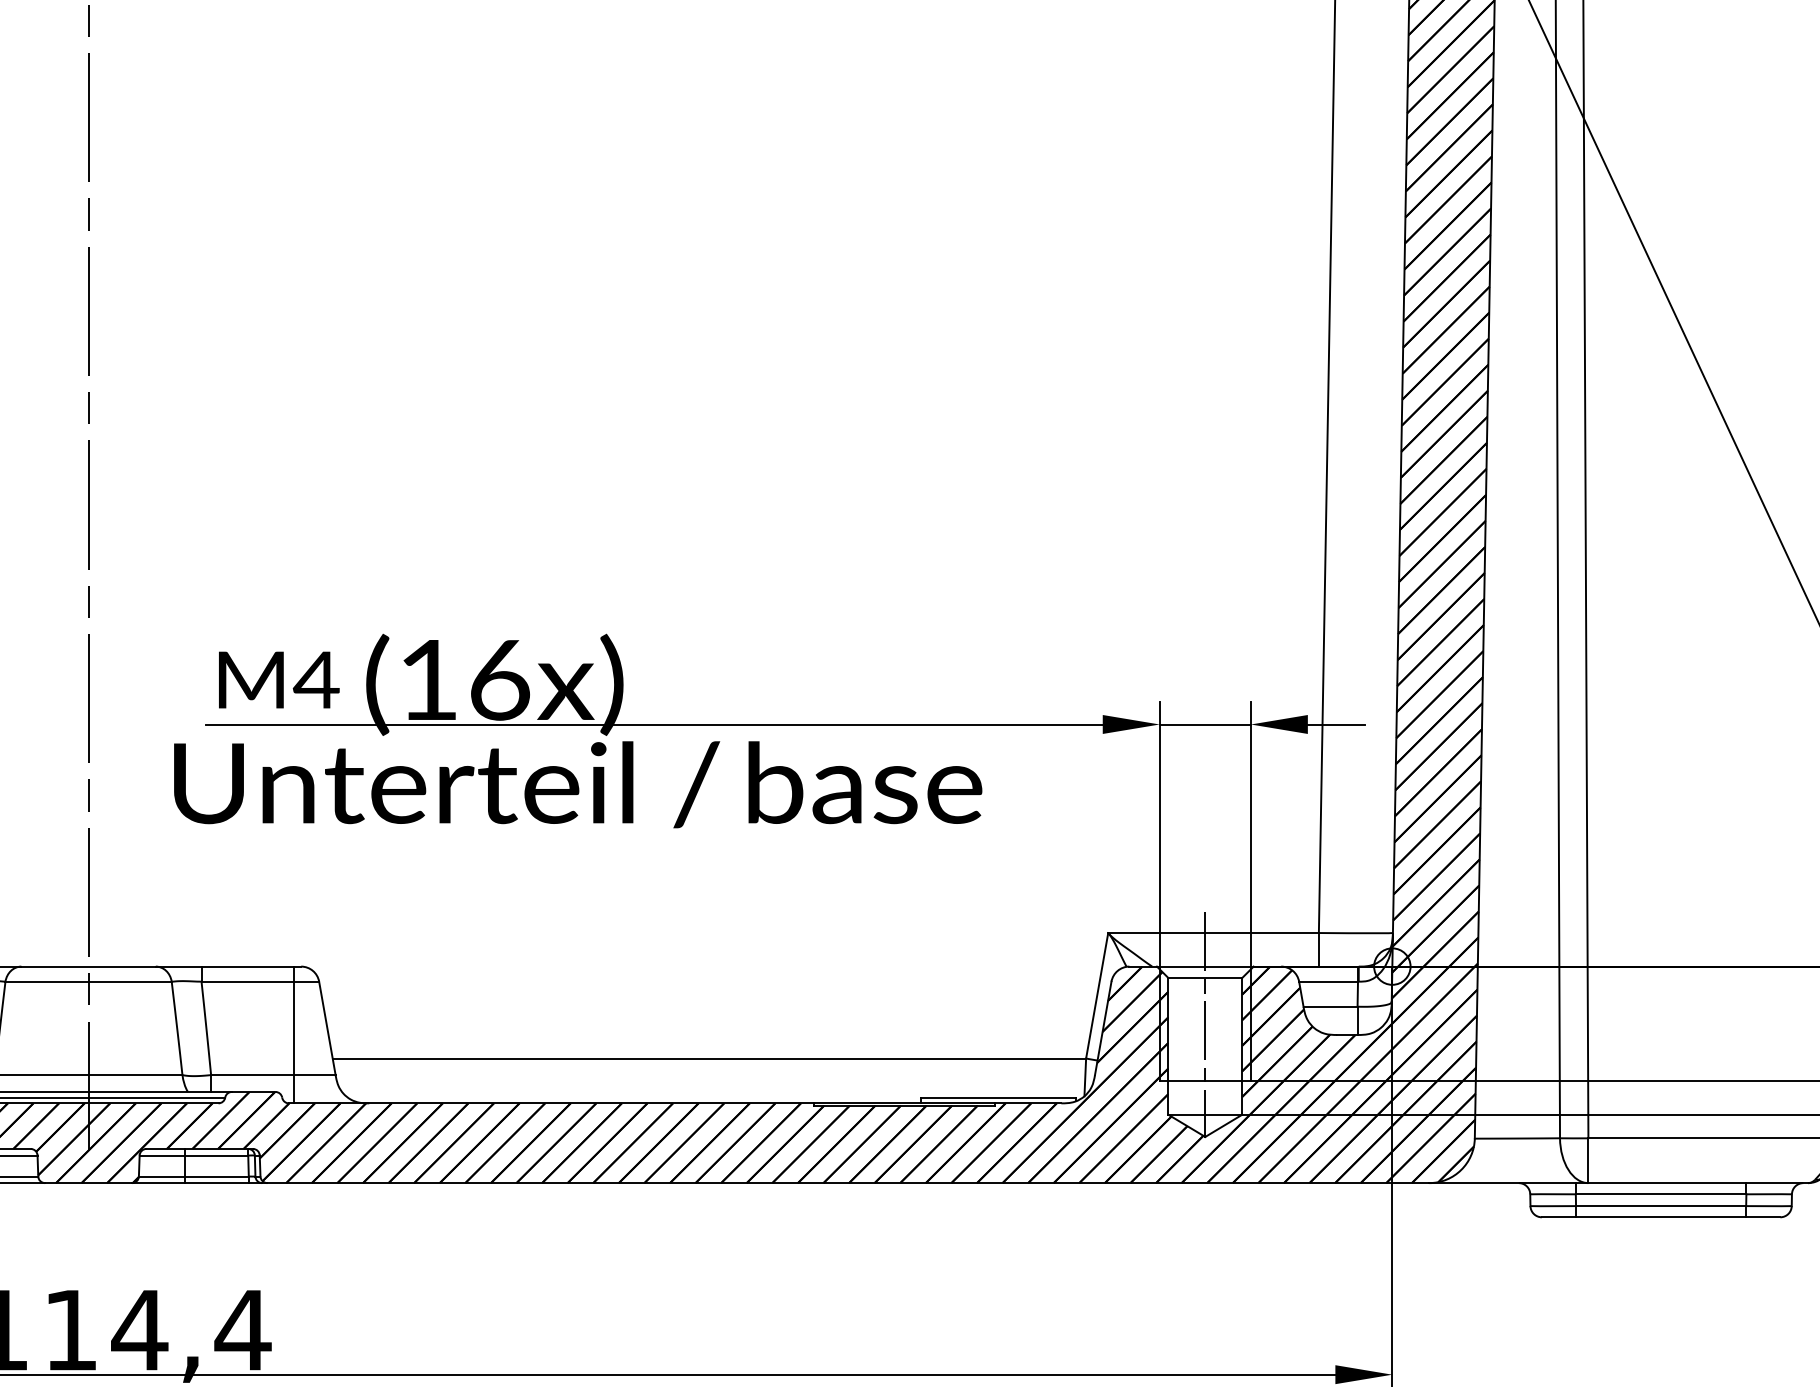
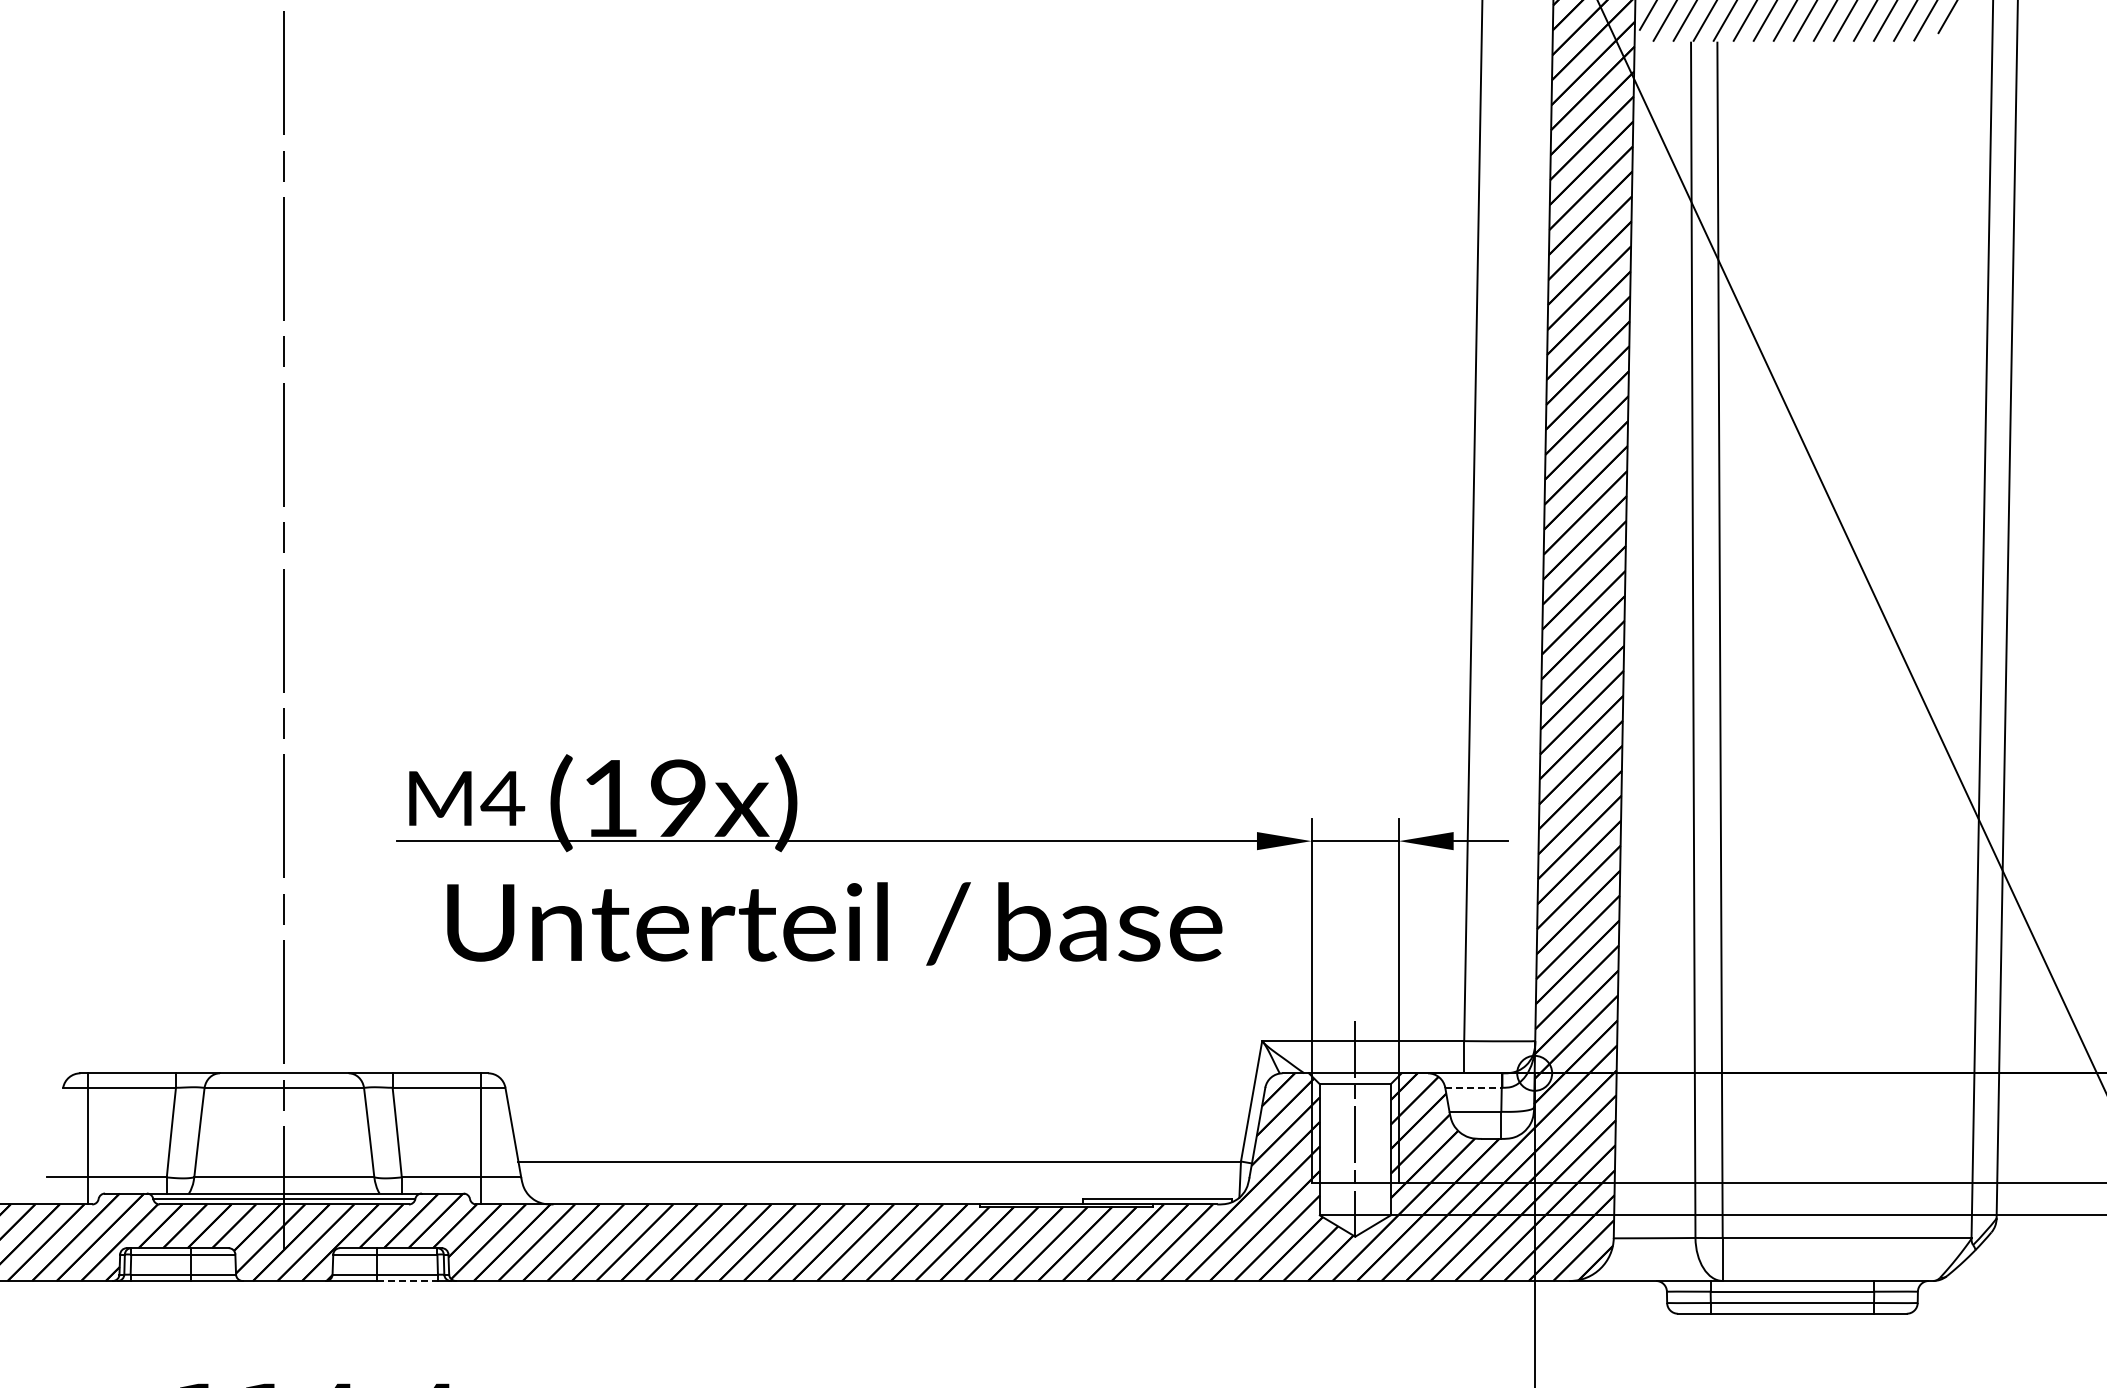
text: (500, 680) -> (679, 798), (16x) -> (19x)
text: (577, 784) -> (834, 923), moved
line: (1329, 981) -> (1474, 1087), solid -> dashed
line: (218, 1182) -> (408, 1280), solid -> dashed

